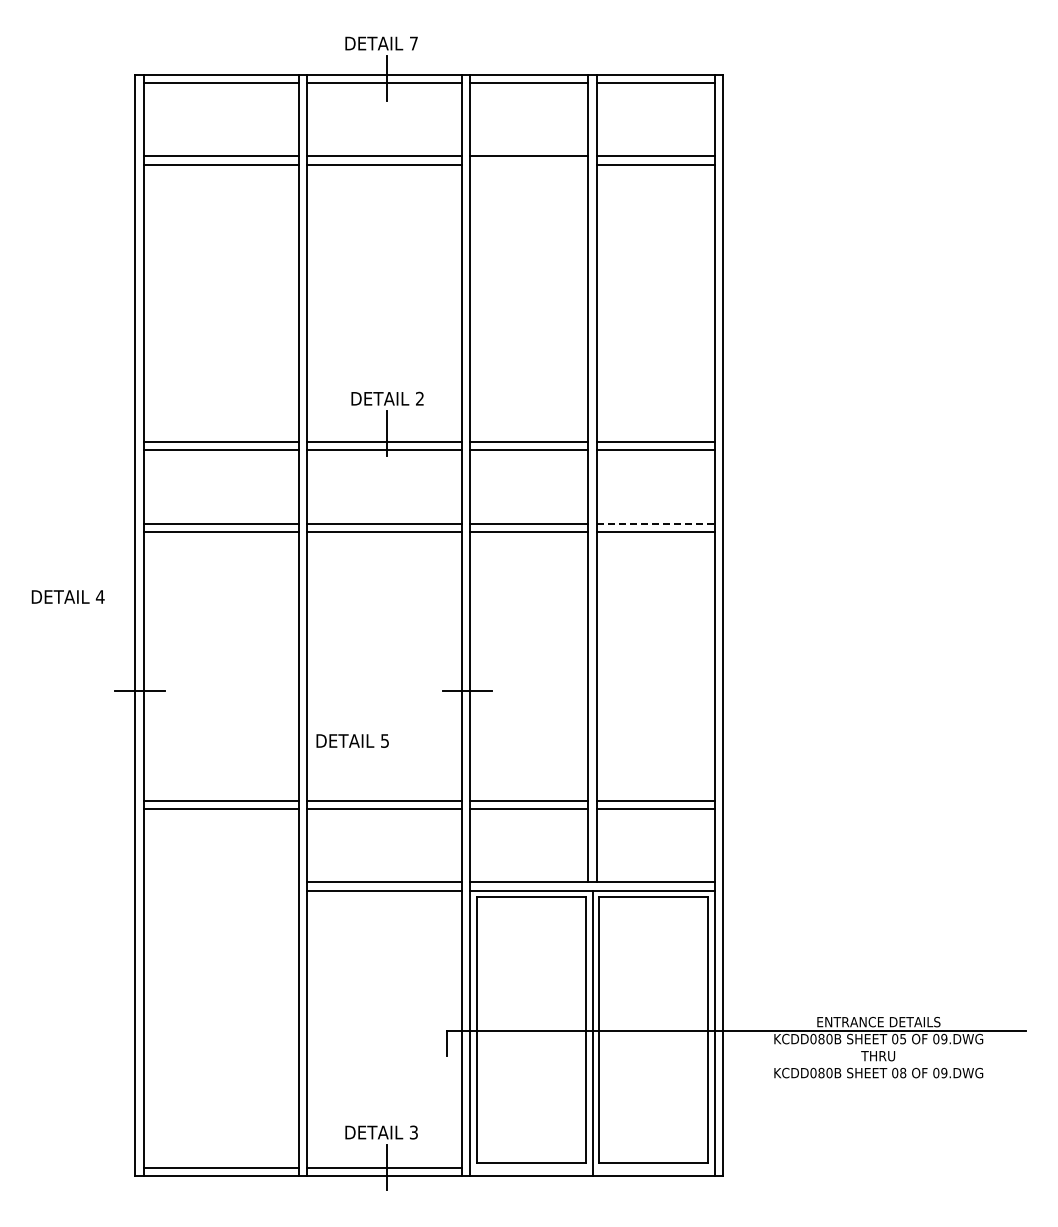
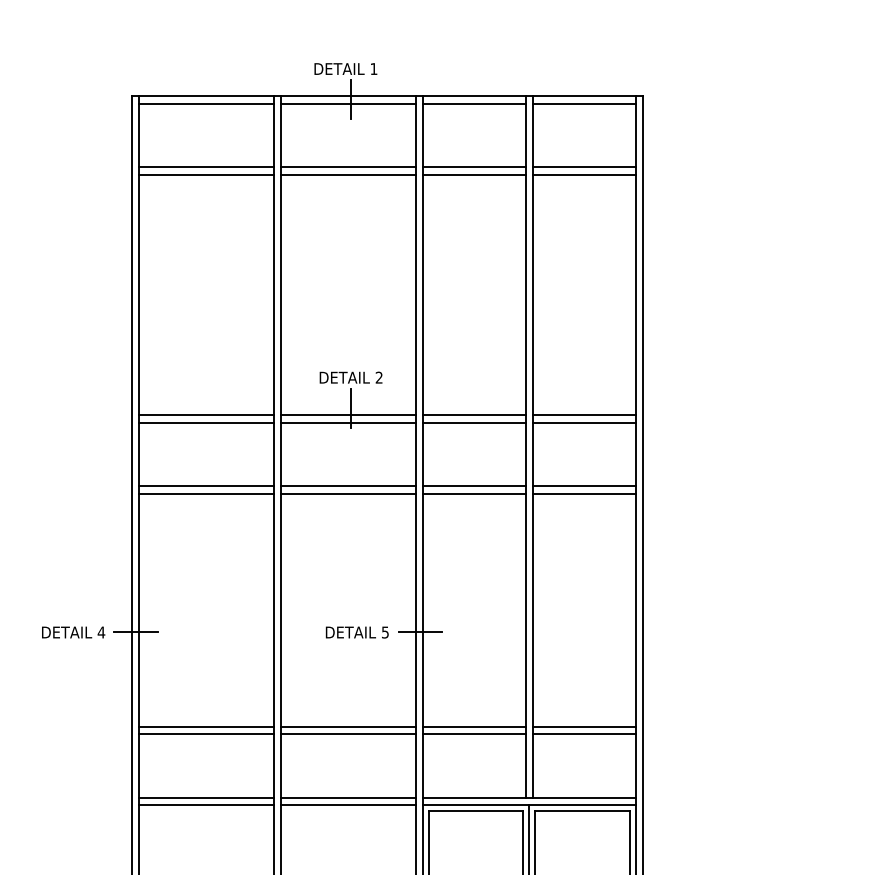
text: (413, 43) -> (373, 68), 7 -> 1
line: (529, 164) -> (474, 174), added
line: (656, 523) -> (584, 486), dashed -> solid
text: (67, 596) -> (72, 632), moved
text: (352, 740) -> (357, 632), moved
line: (220, 882) -> (205, 798), added
line: (220, 890) -> (205, 805), added

